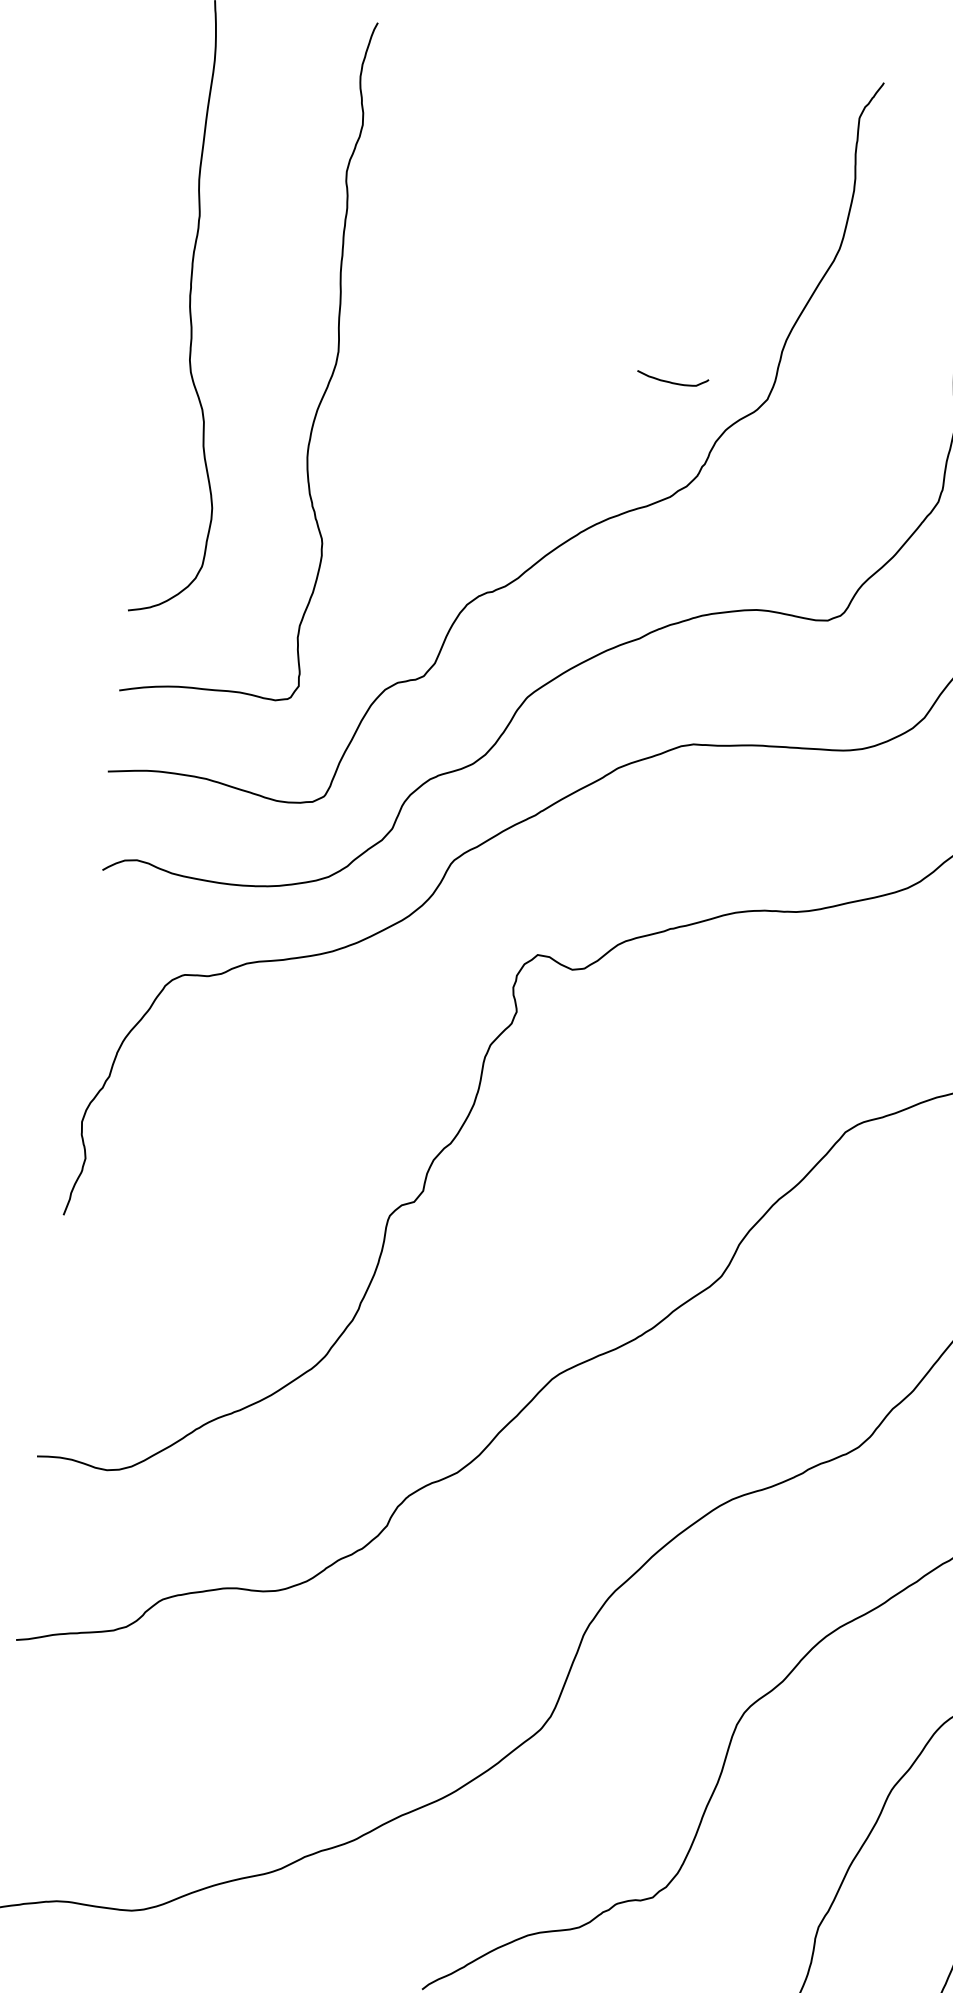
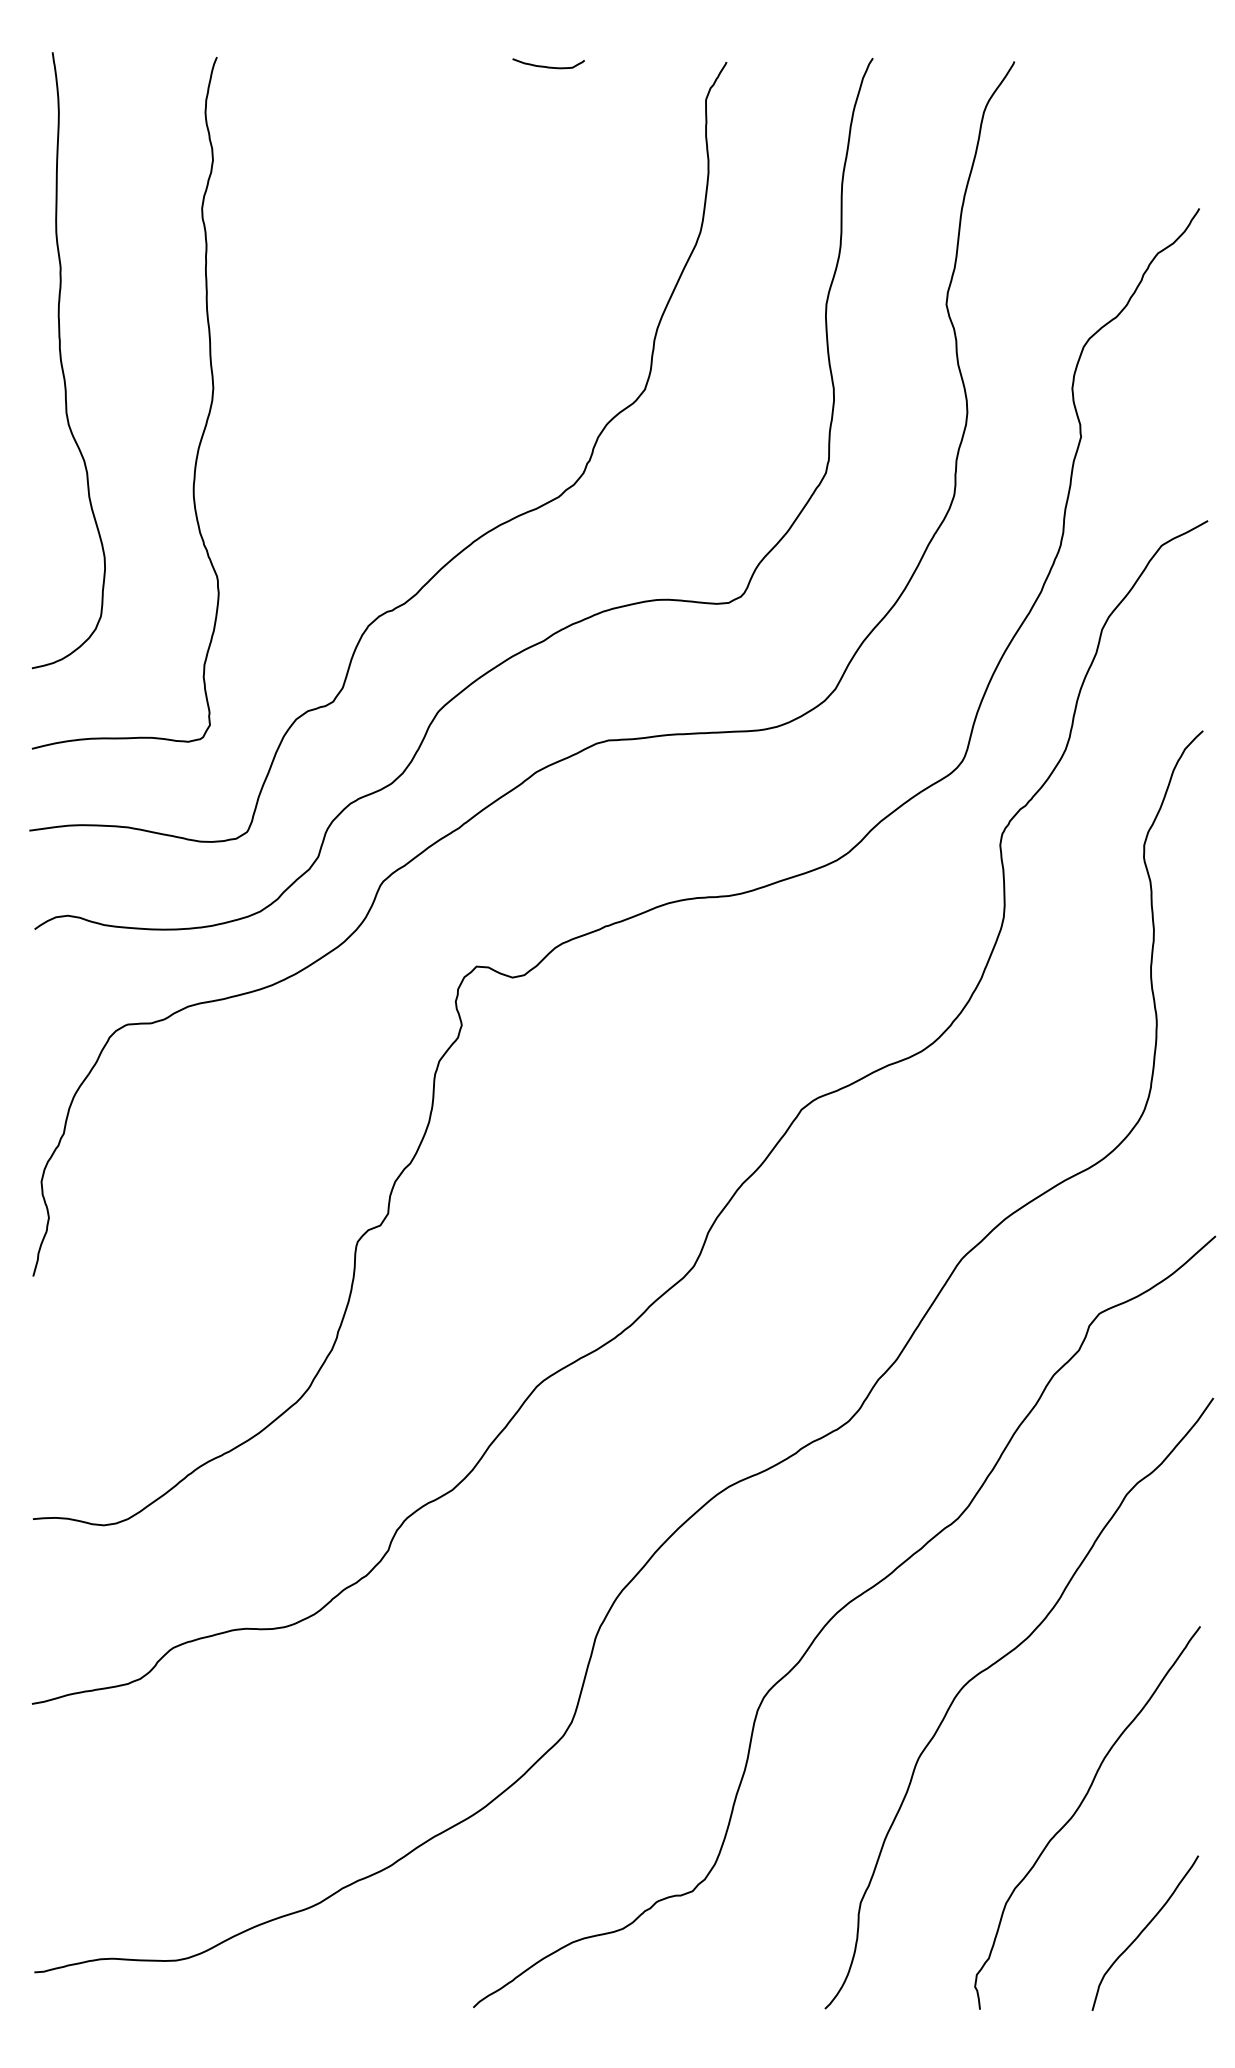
curve: (672, 382) -> (548, 66), moved

